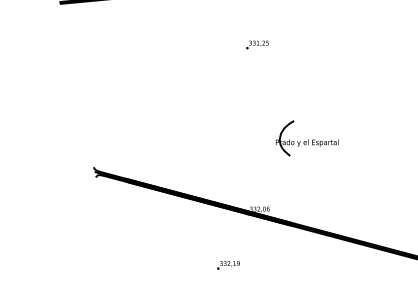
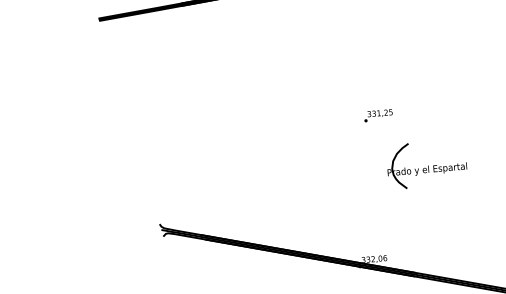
text: (257, 44) -> (378, 115), moved

